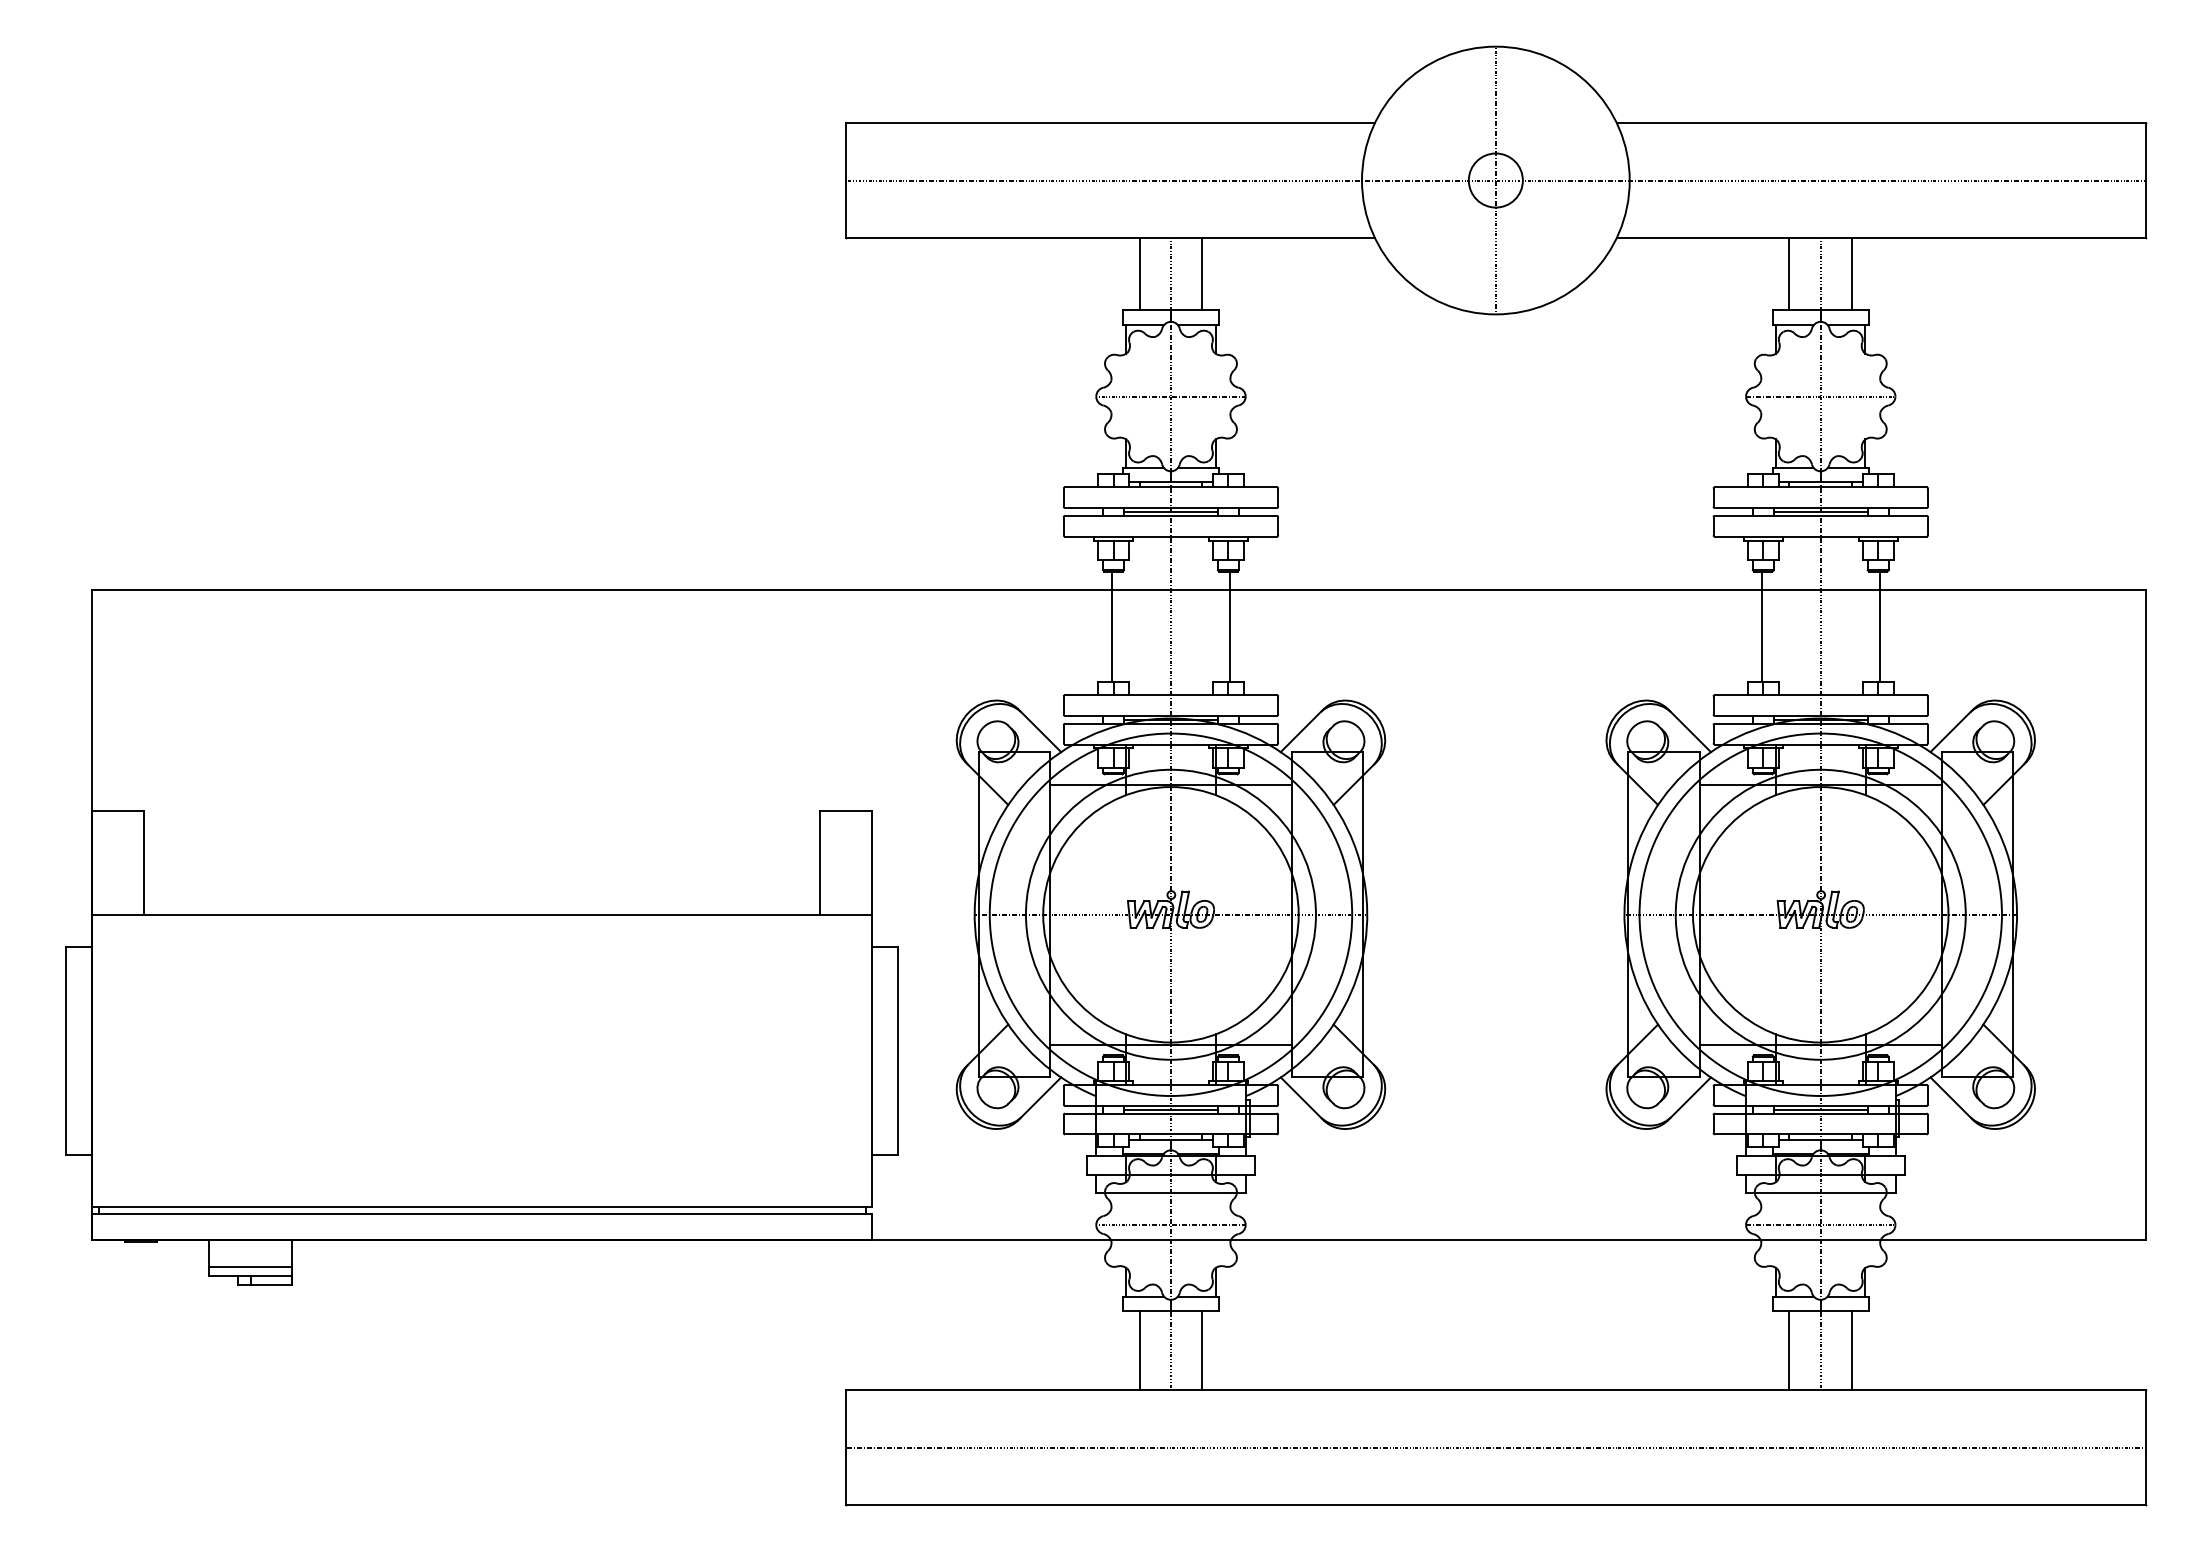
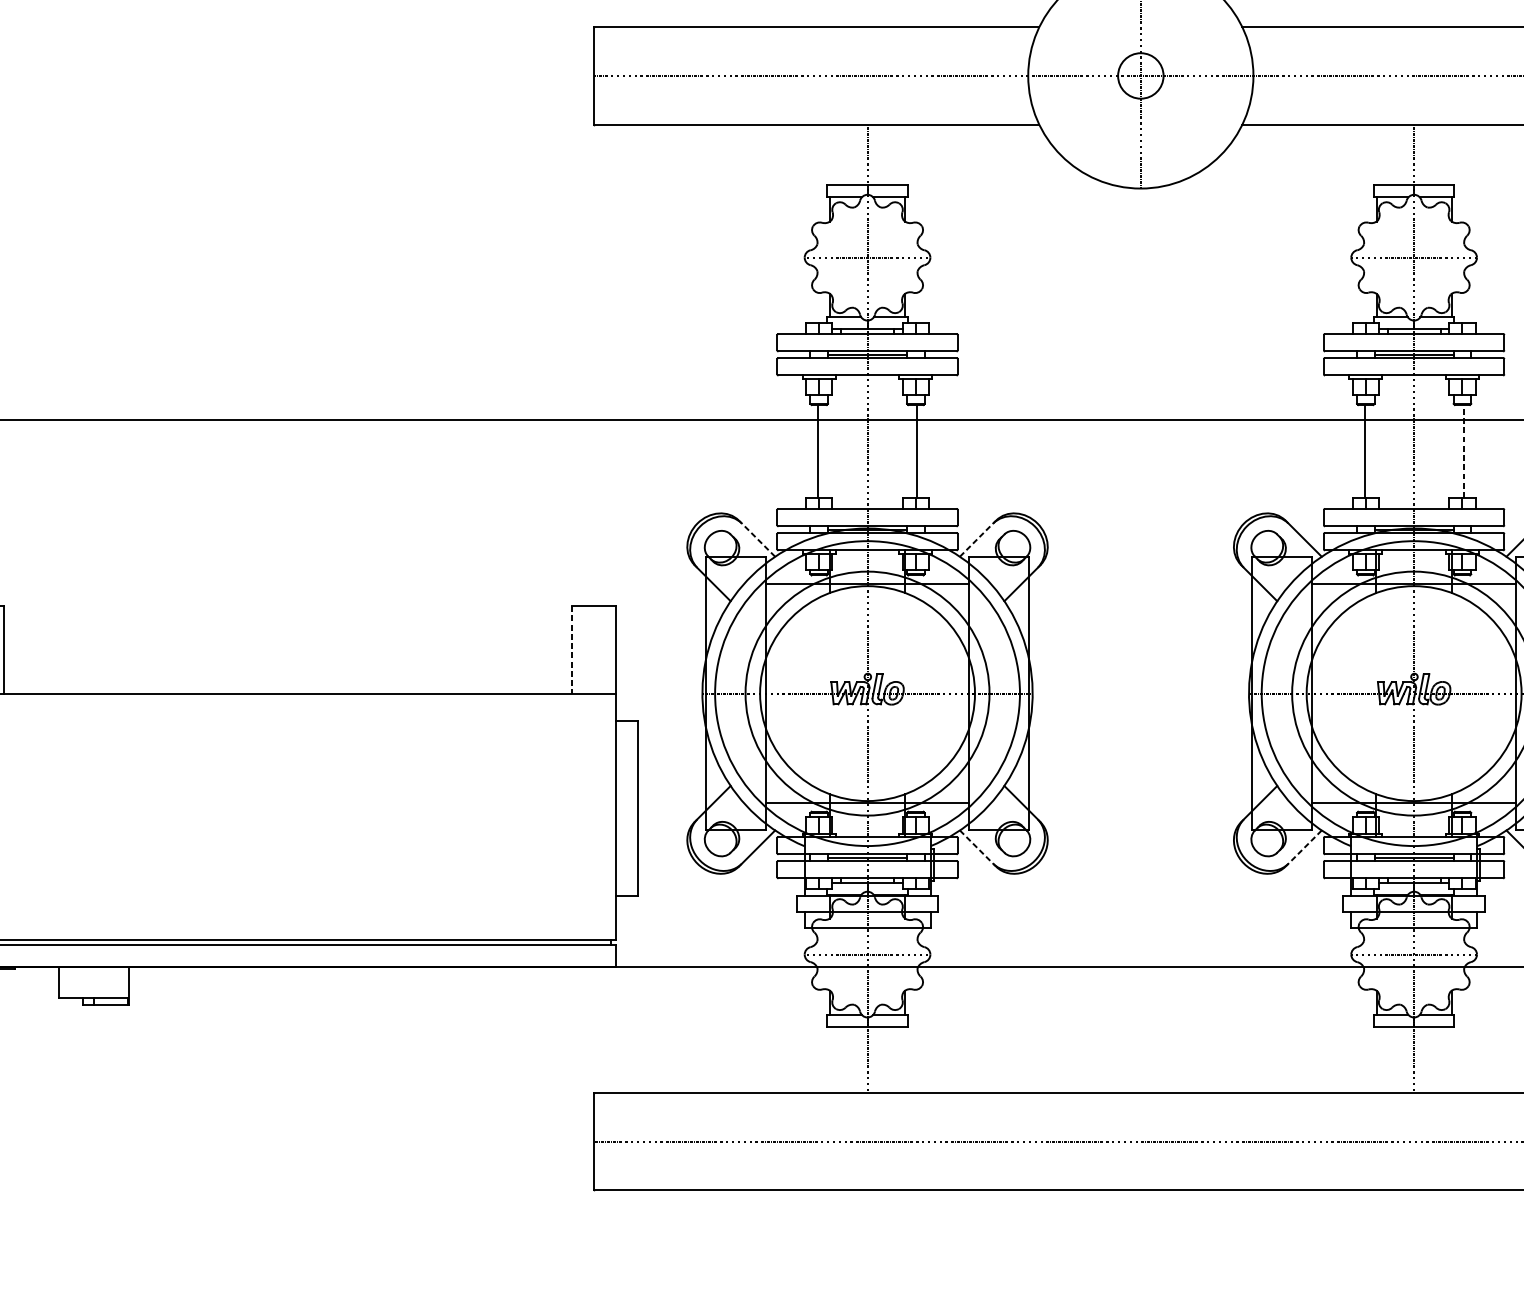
line: (1139, 274) -> (841, 155), removed
line: (1202, 274) -> (894, 155), removed
line: (1789, 274) -> (1387, 155), removed
line: (1852, 274) -> (1440, 155), removed
line: (1879, 626) -> (1463, 451), solid -> dashed
line: (1039, 730) -> (756, 538), solid -> dashed
line: (1302, 730) -> (978, 538), solid -> dashed
line: (820, 862) -> (572, 649), solid -> dashed
line: (1302, 1099) -> (978, 848), solid -> dashed
line: (1689, 1099) -> (1303, 848), solid -> dashed
line: (250, 1266) -> (93, 989), removed
line: (1139, 1350) -> (841, 1060), removed
line: (1202, 1350) -> (894, 1060), removed
line: (1789, 1350) -> (1387, 1060), removed
line: (1852, 1350) -> (1440, 1060), removed

